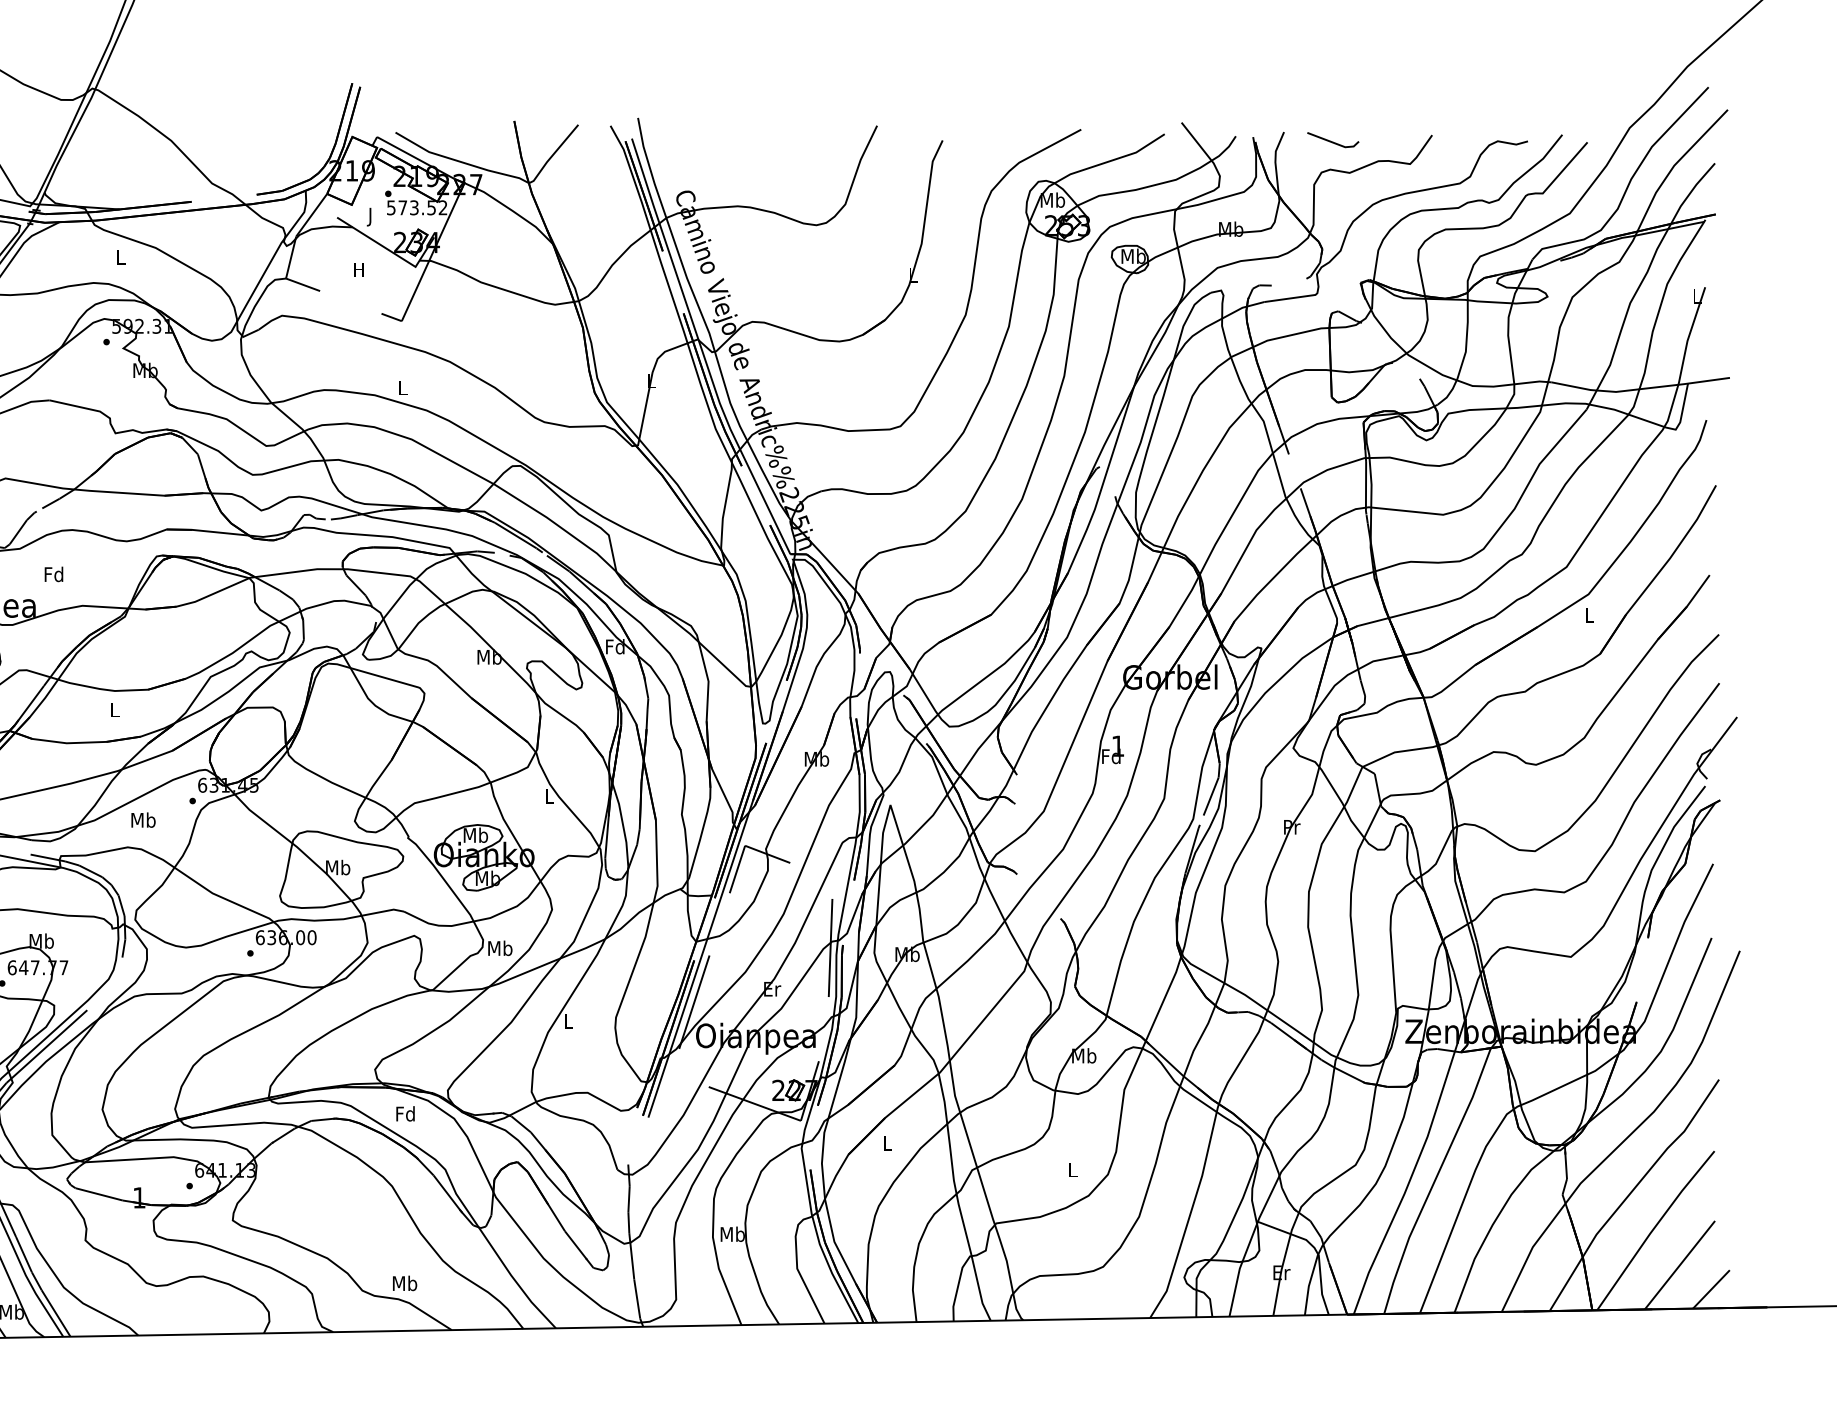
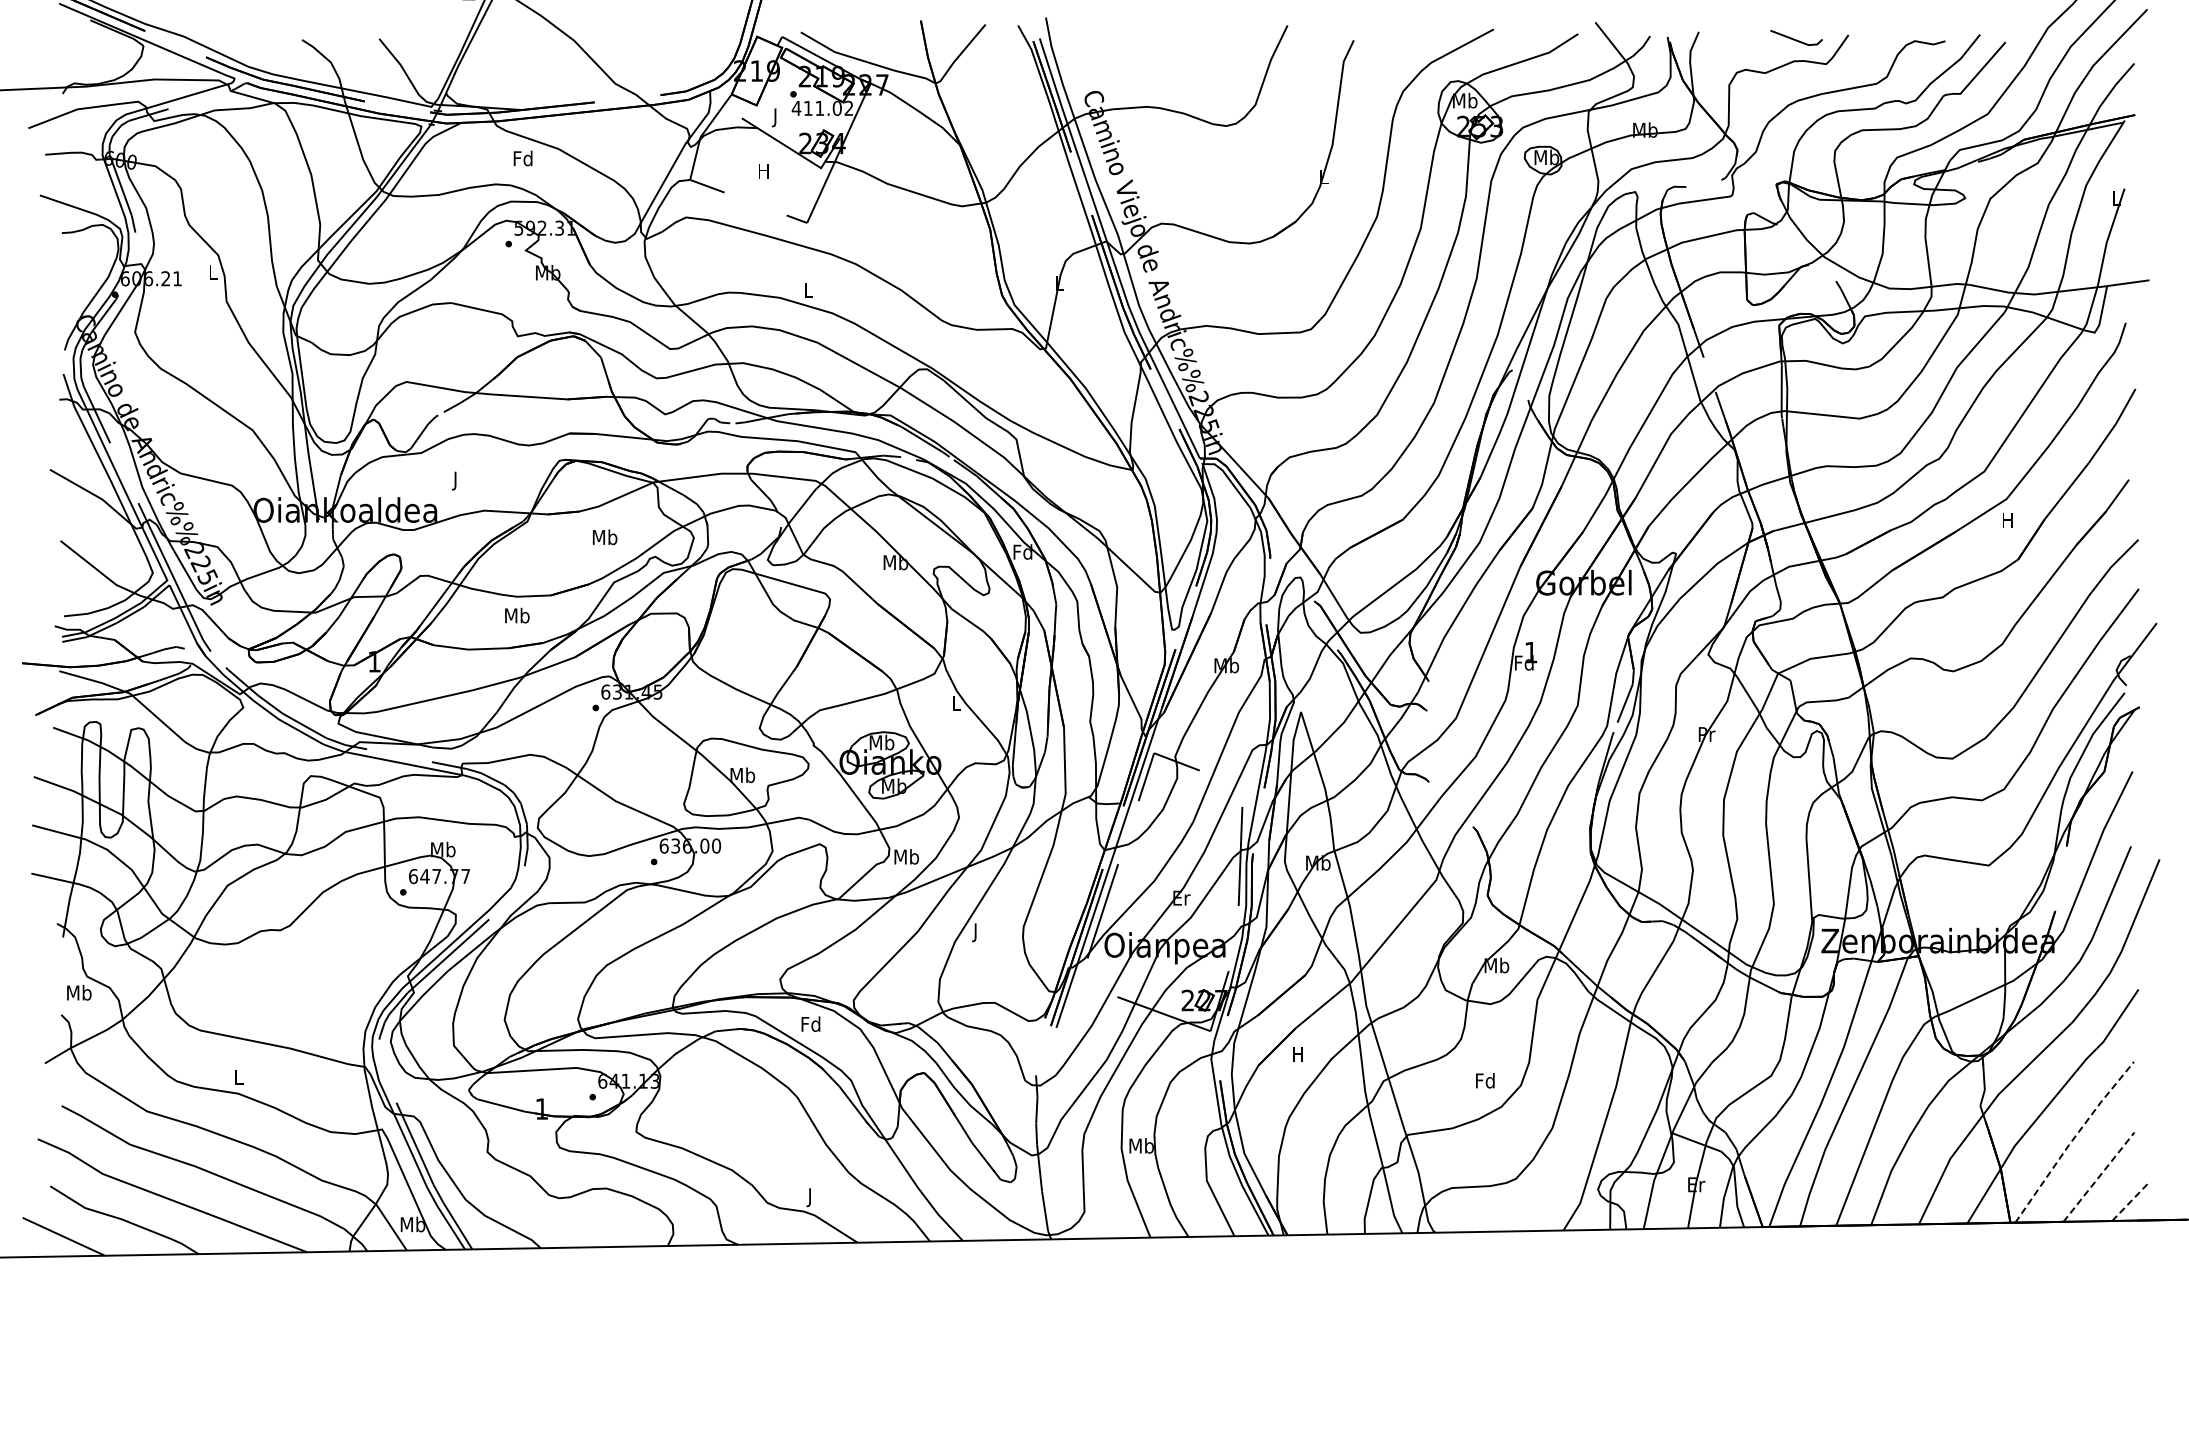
line: (1333, 141) -> (1796, 39), moved
text: (411, 207) -> (816, 108), 573.52 -> 411.02
text: (120, 257) -> (522, 158), L -> Fd
text: (53, 575) -> (455, 480), Fd -> J
text: (1589, 615) -> (2007, 520), L -> H
text: (115, 709) -> (517, 615), L -> Mb
text: (142, 820) -> (604, 537), moved
text: (569, 1023) -> (976, 932), L -> J
text: (886, 1143) -> (1297, 1054), L -> H
text: (1072, 1169) -> (1485, 1080), L -> Fd
line: (1653, 1228) -> (2072, 1140), solid -> dashed
line: (1680, 1264) -> (2099, 1176), solid -> dashed
text: (405, 1285) -> (810, 1197), Mb -> J
line: (1711, 1289) -> (2130, 1201), solid -> dashed

